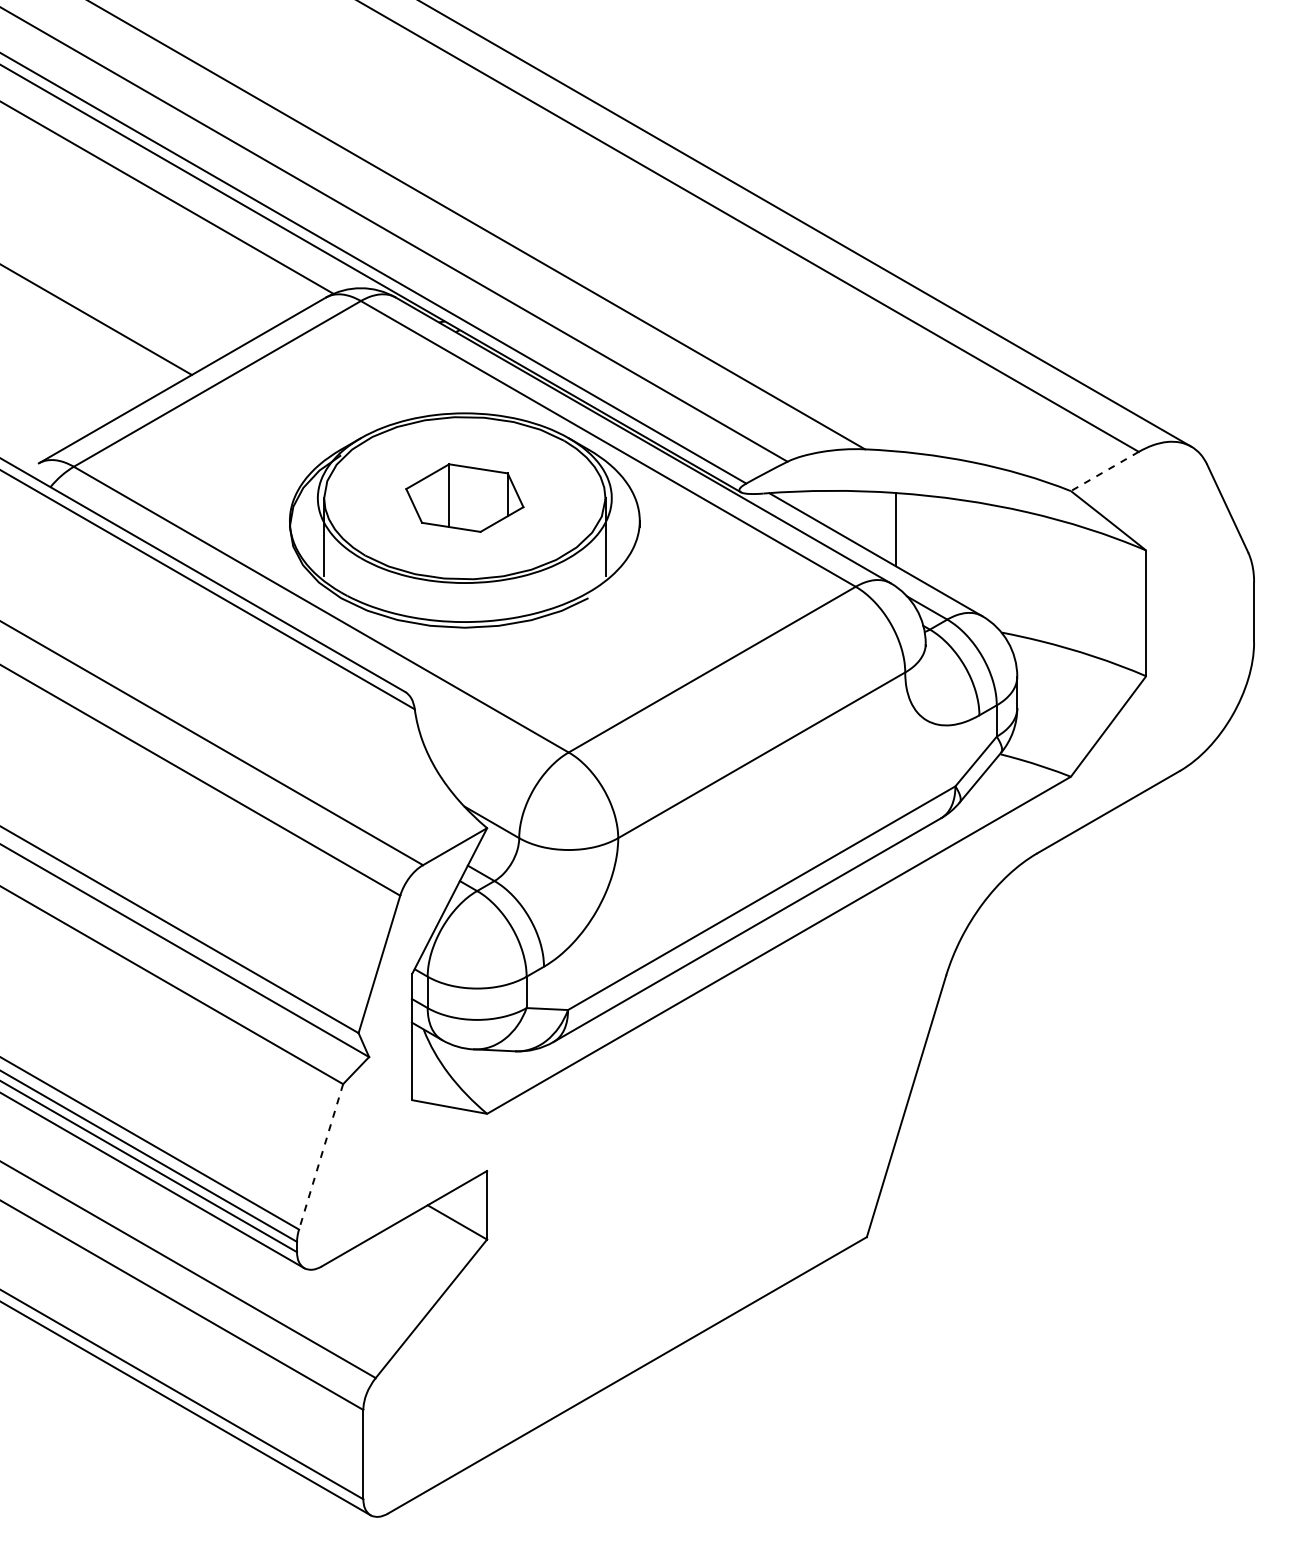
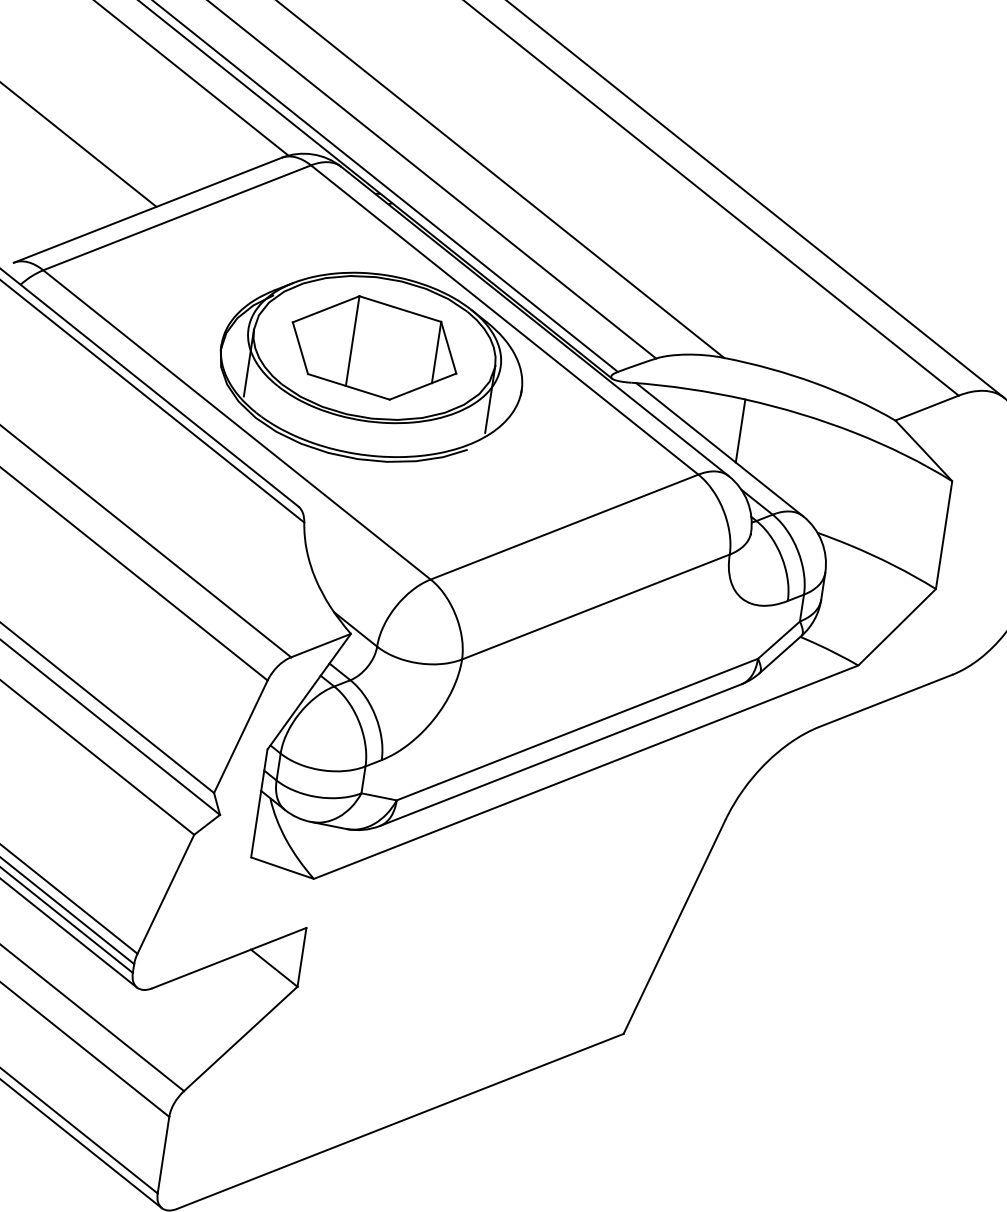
line: (1104, 471) -> (926, 408), dashed -> solid
part: (464, 497) -> (374, 347), size x1.67
line: (321, 1156) -> (166, 894), dashed -> solid

